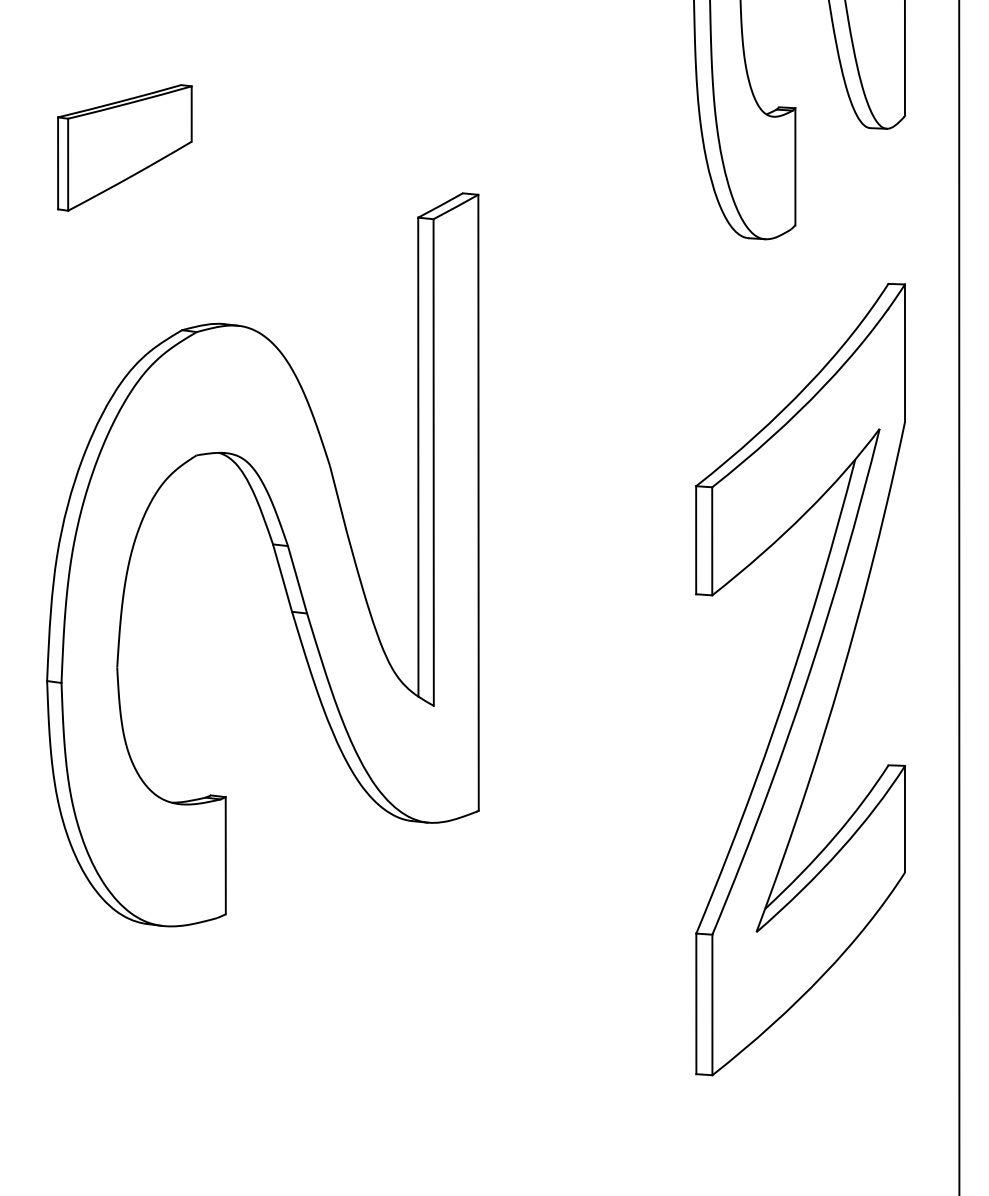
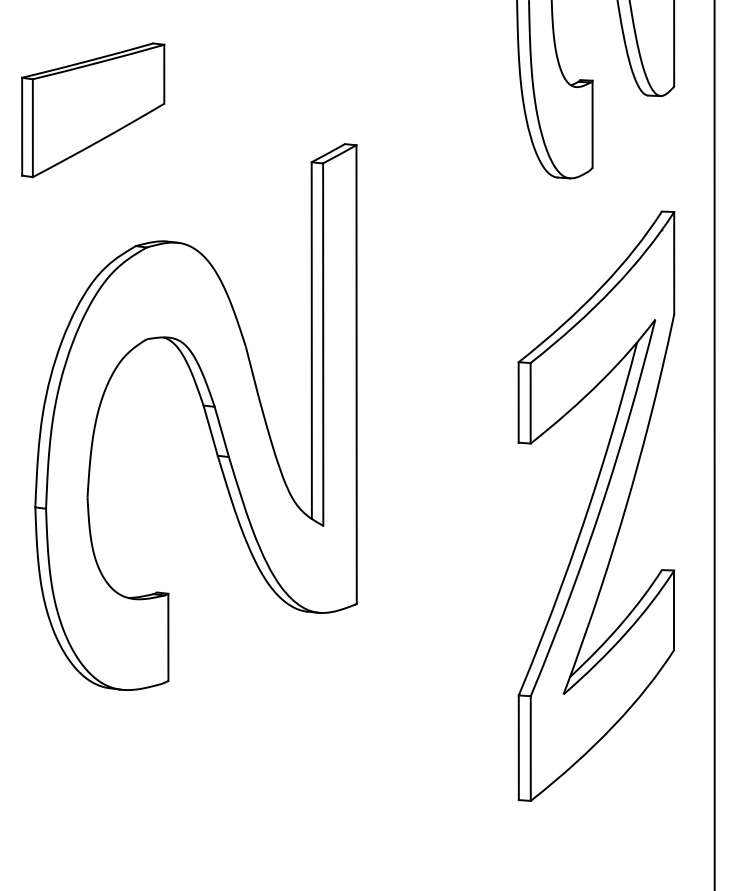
part: (124, 147) -> (92, 110), size x1.43

